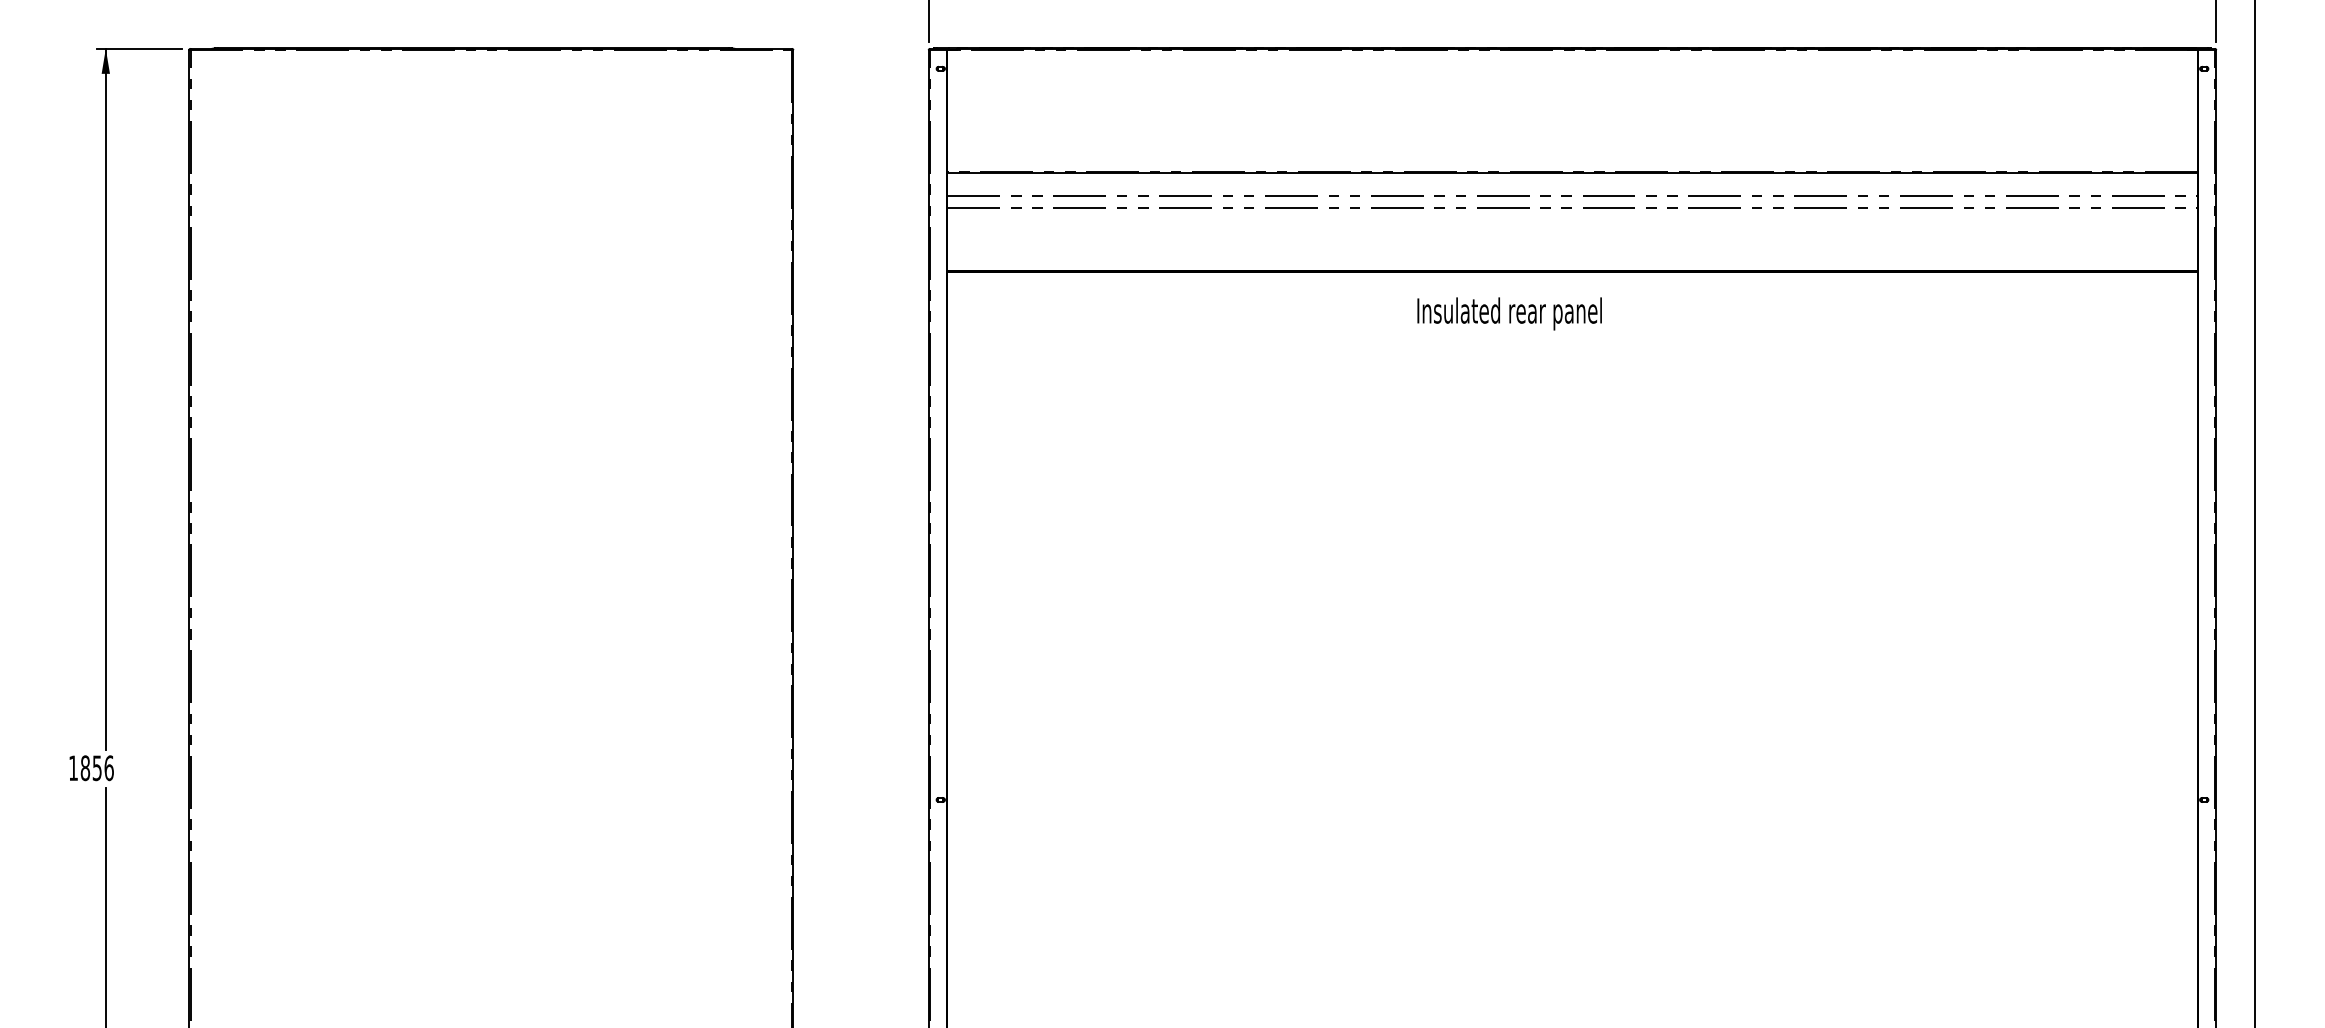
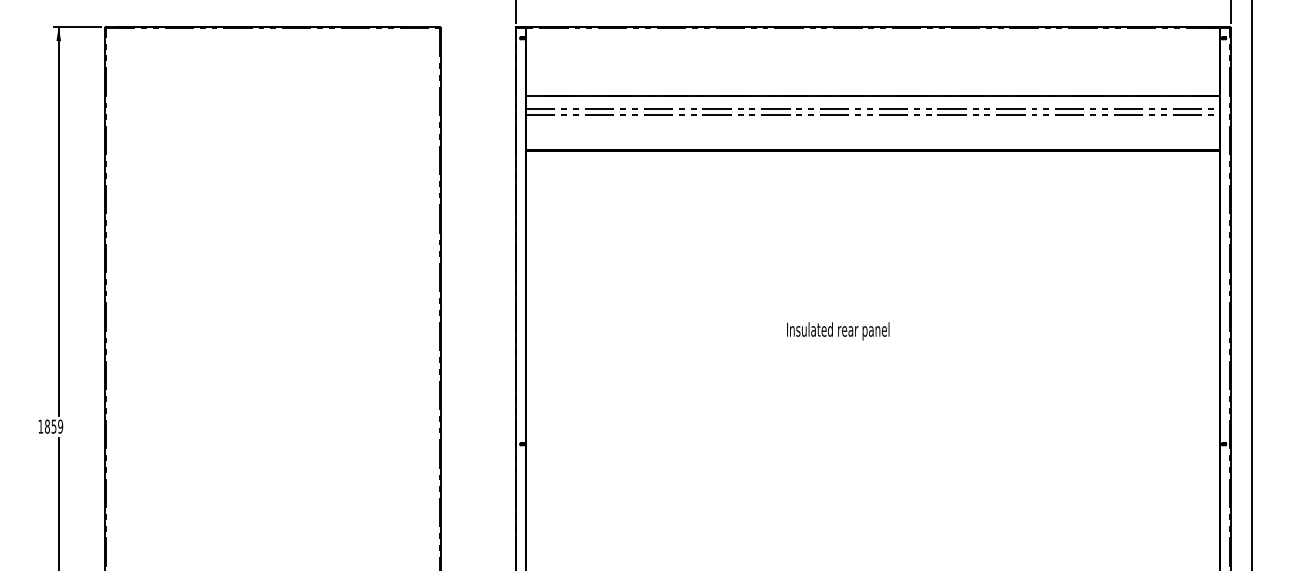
text: (1510, 314) -> (838, 331), moved
text: (108, 767) -> (60, 426), 1856 -> 1859

